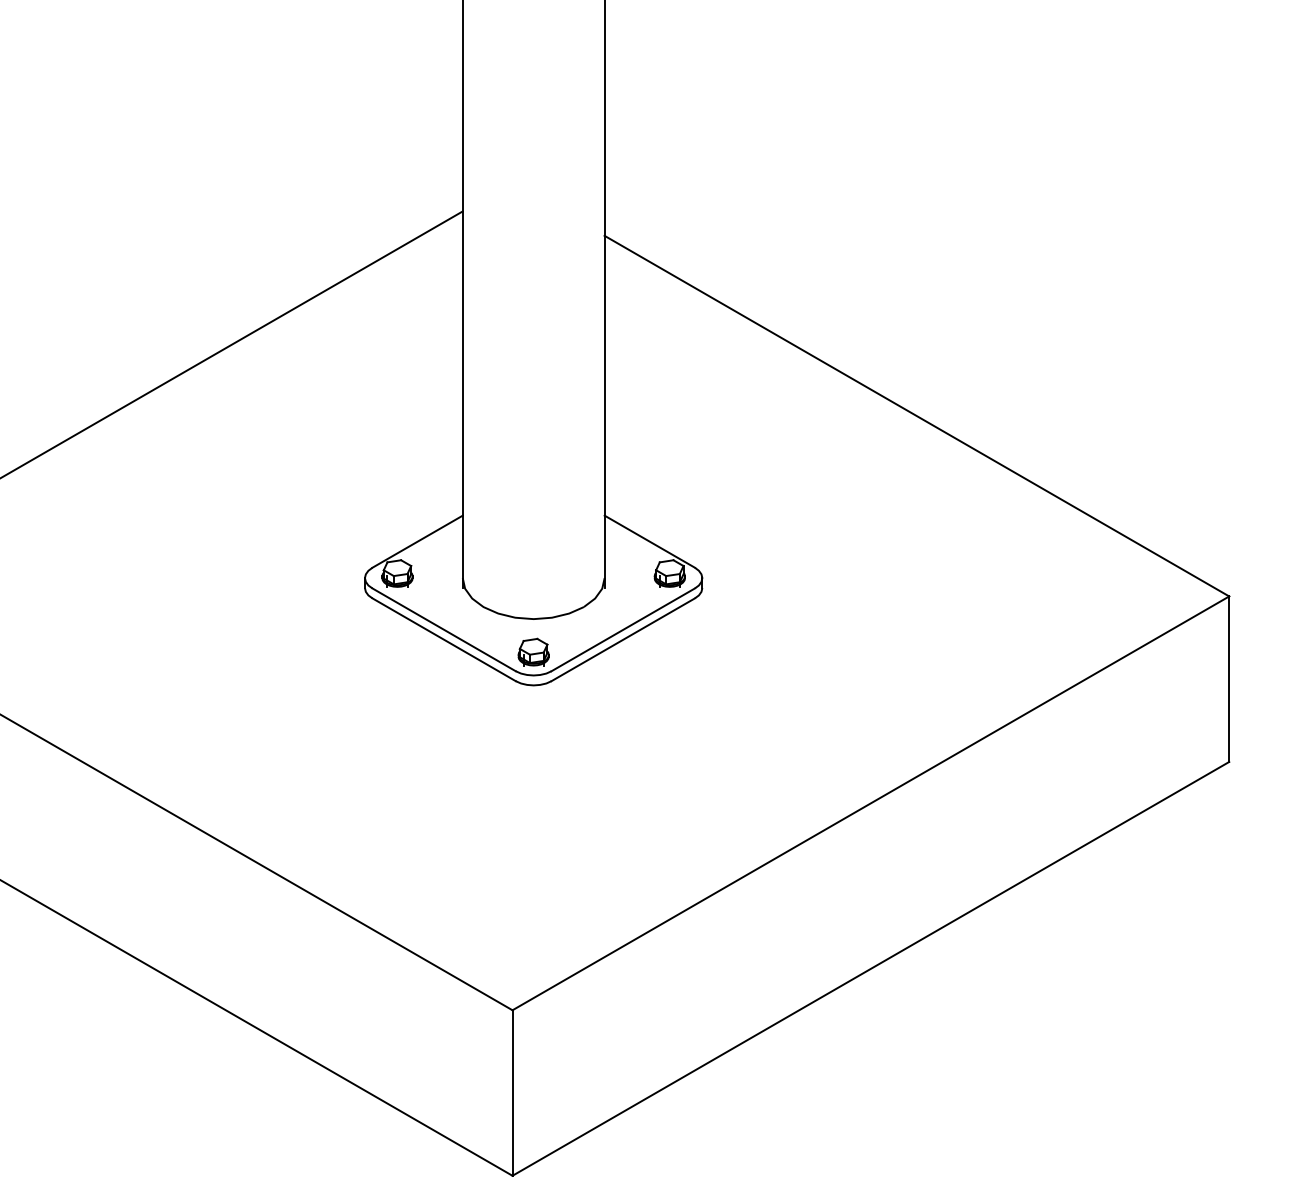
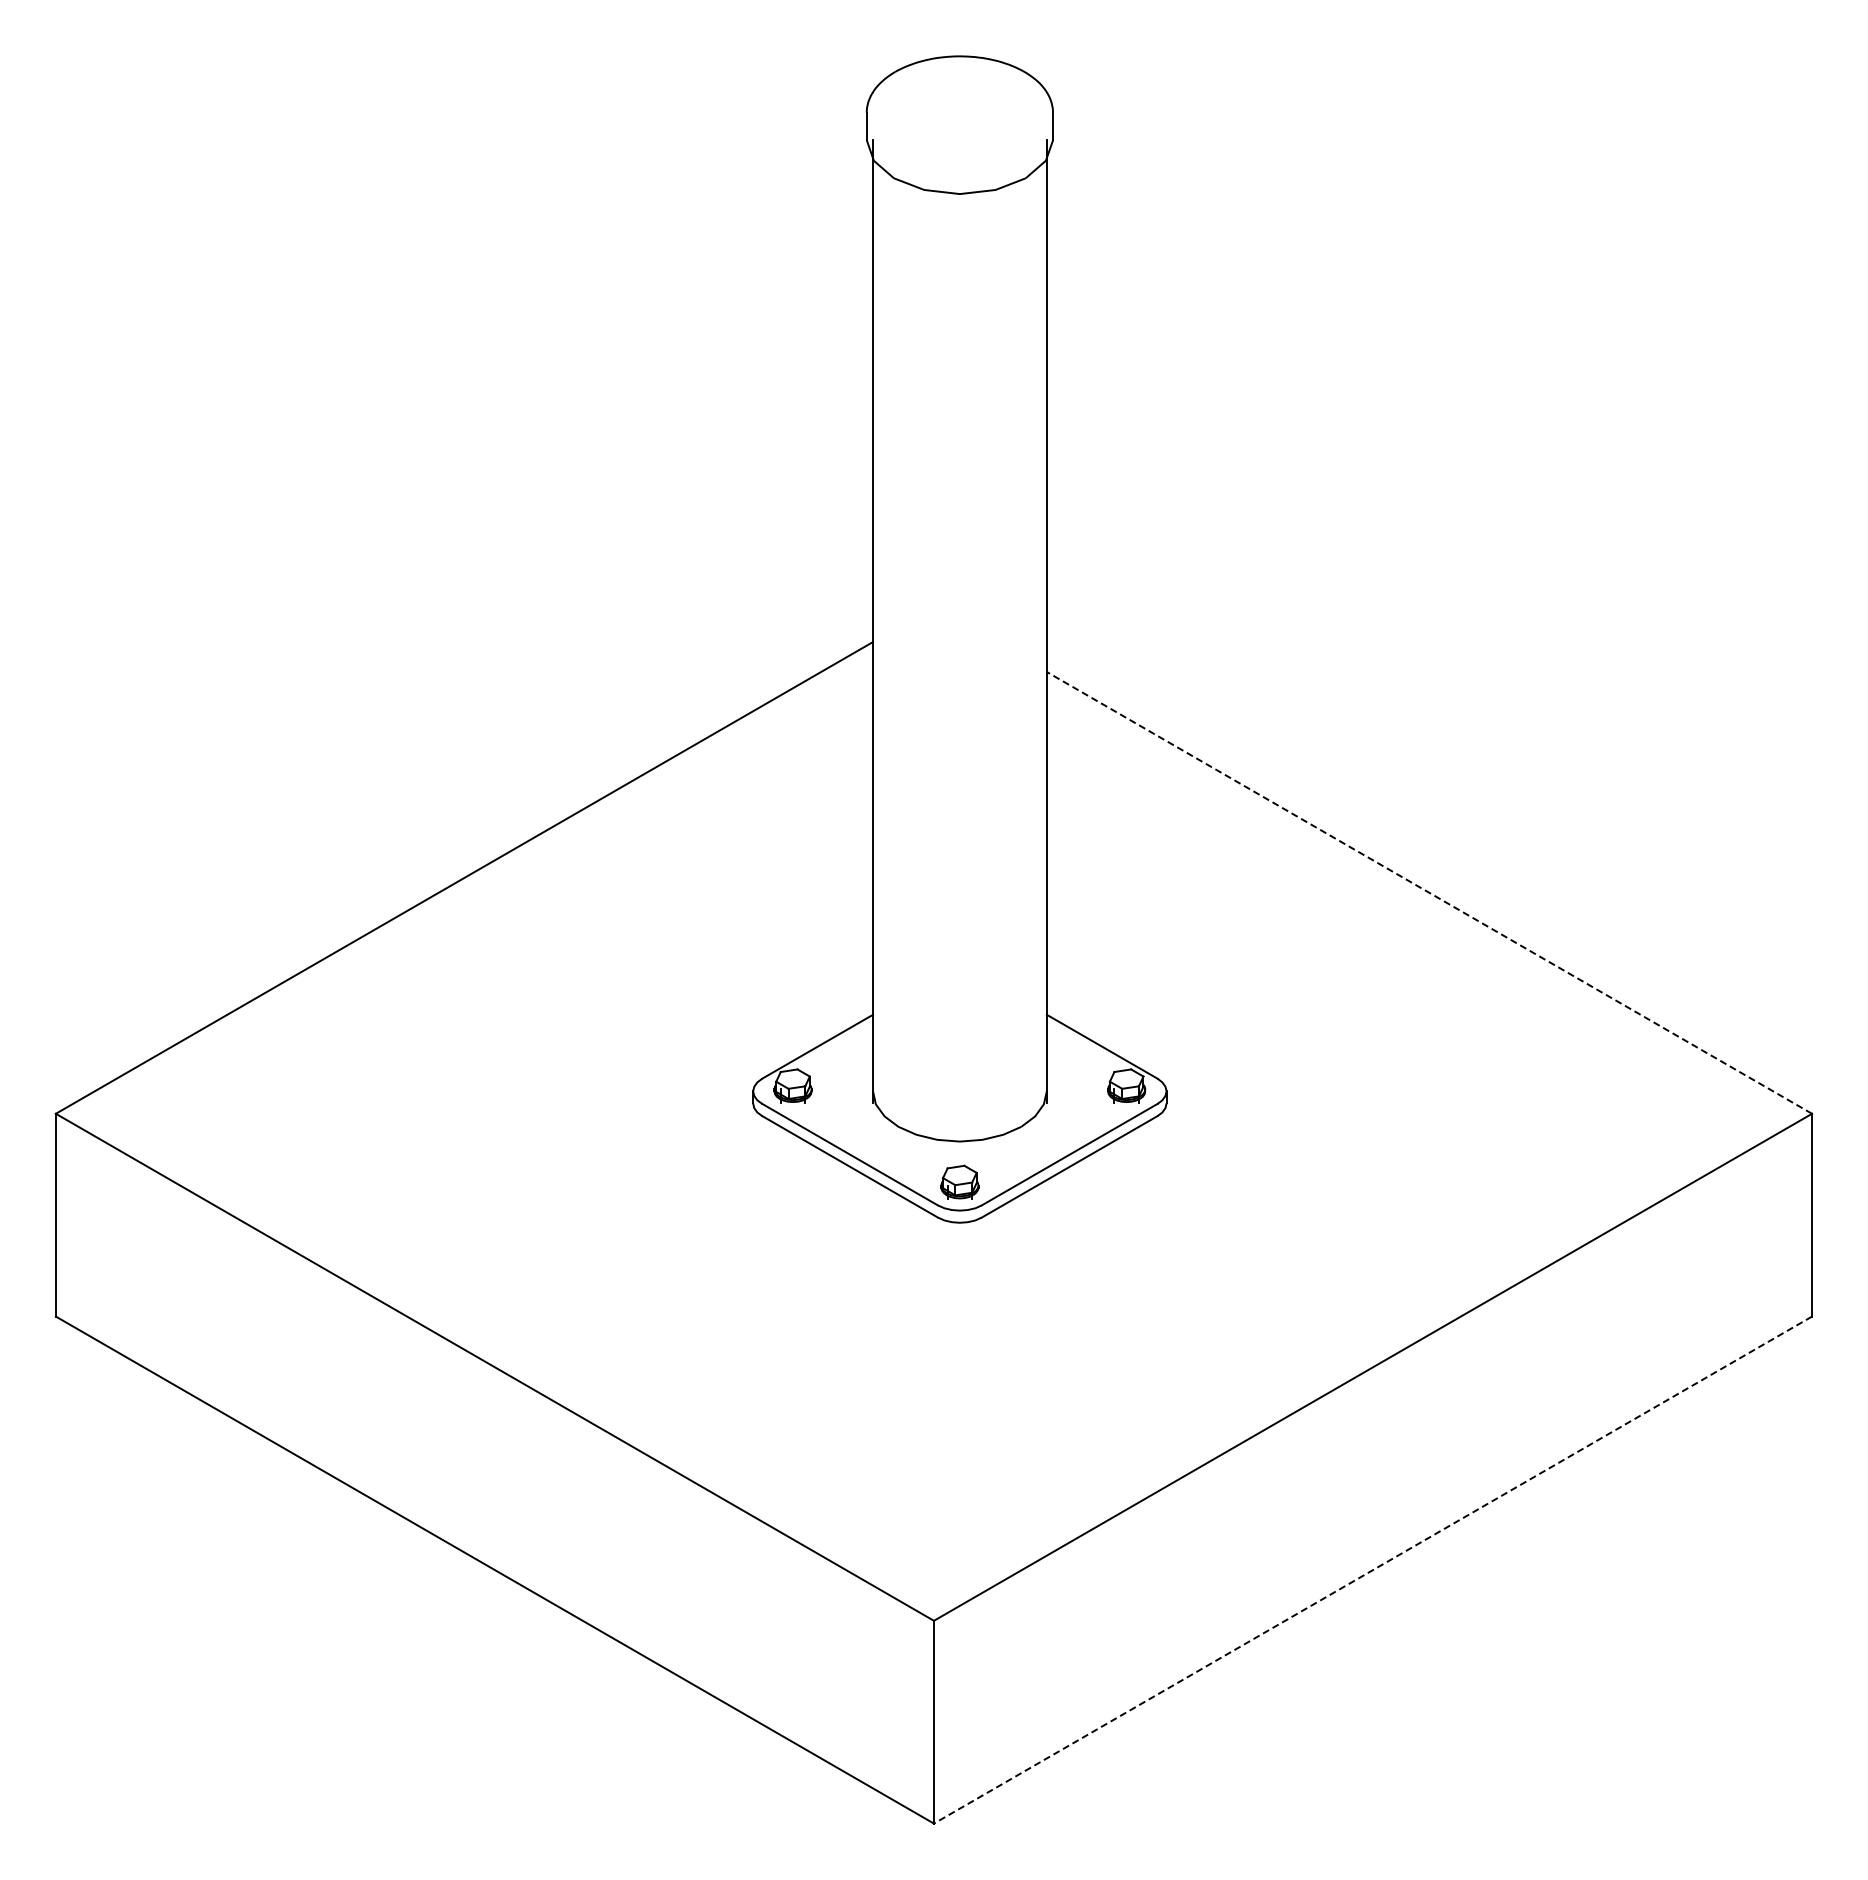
line: (916, 415) -> (1429, 892), solid -> dashed
line: (871, 969) -> (1373, 1570), solid -> dashed

